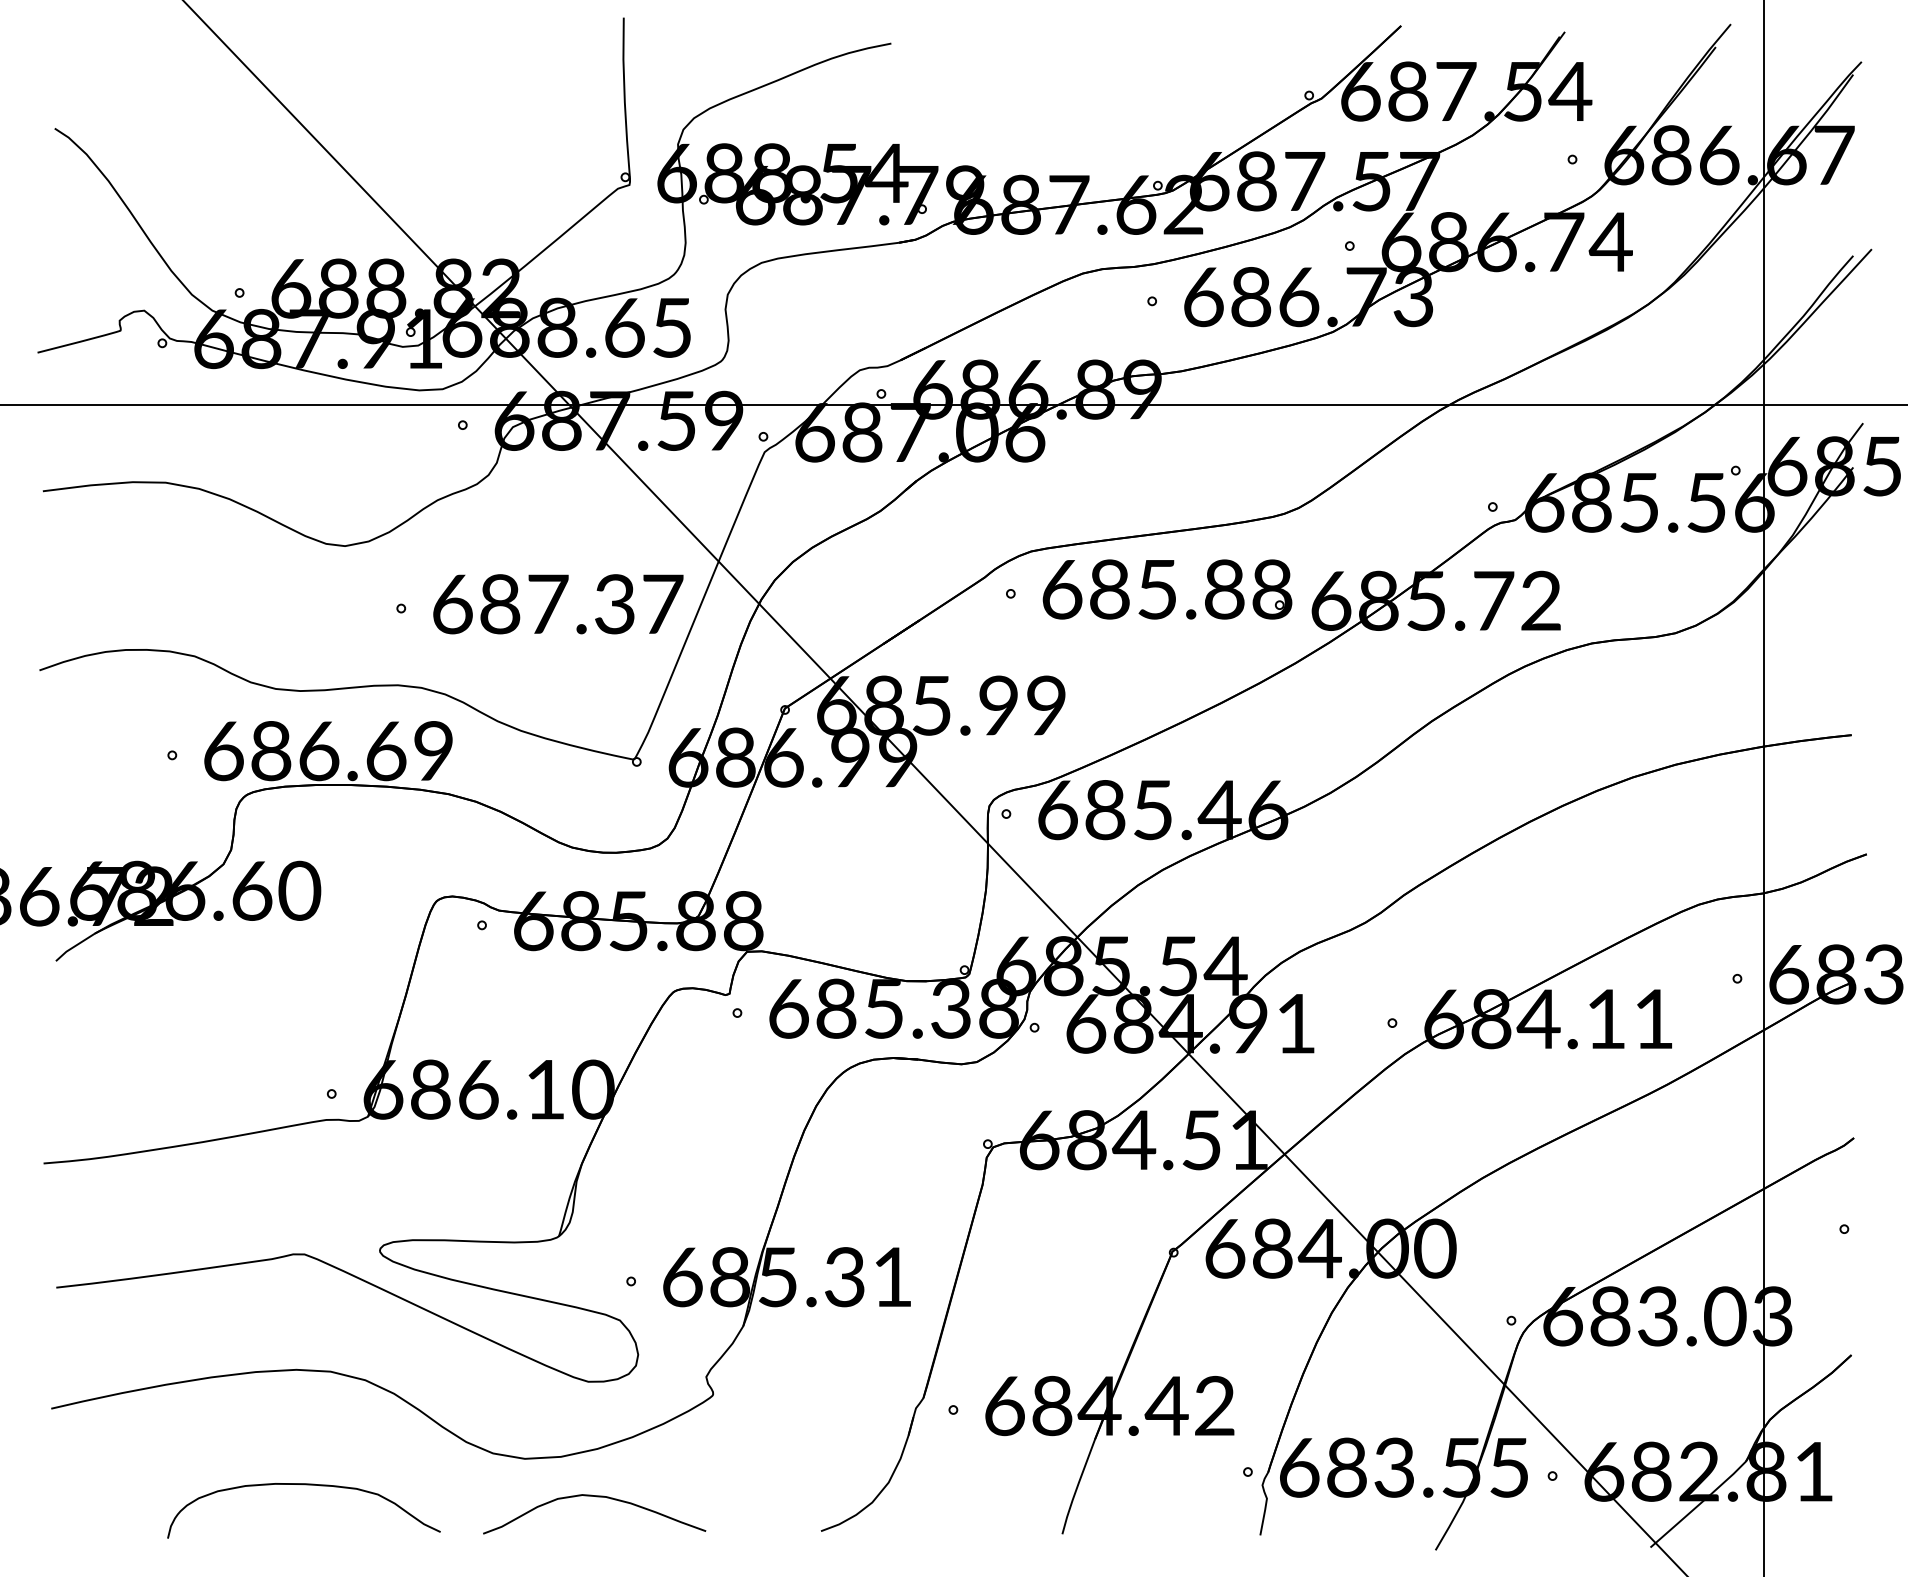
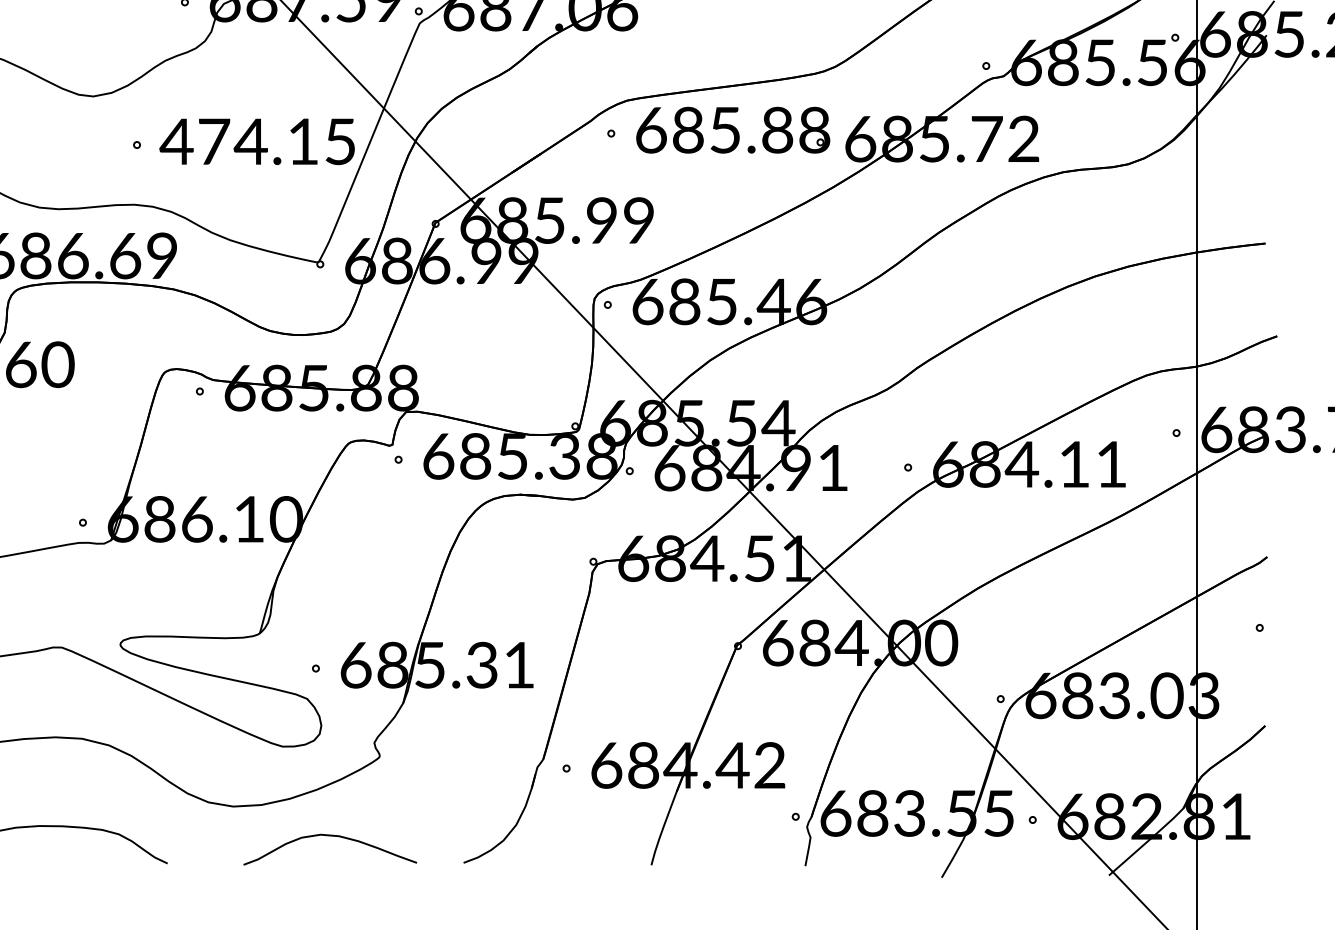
text: (556, 604) -> (257, 141), 687.37 -> 474.15
curve: (596, 1497) -> (331, 836), moved

